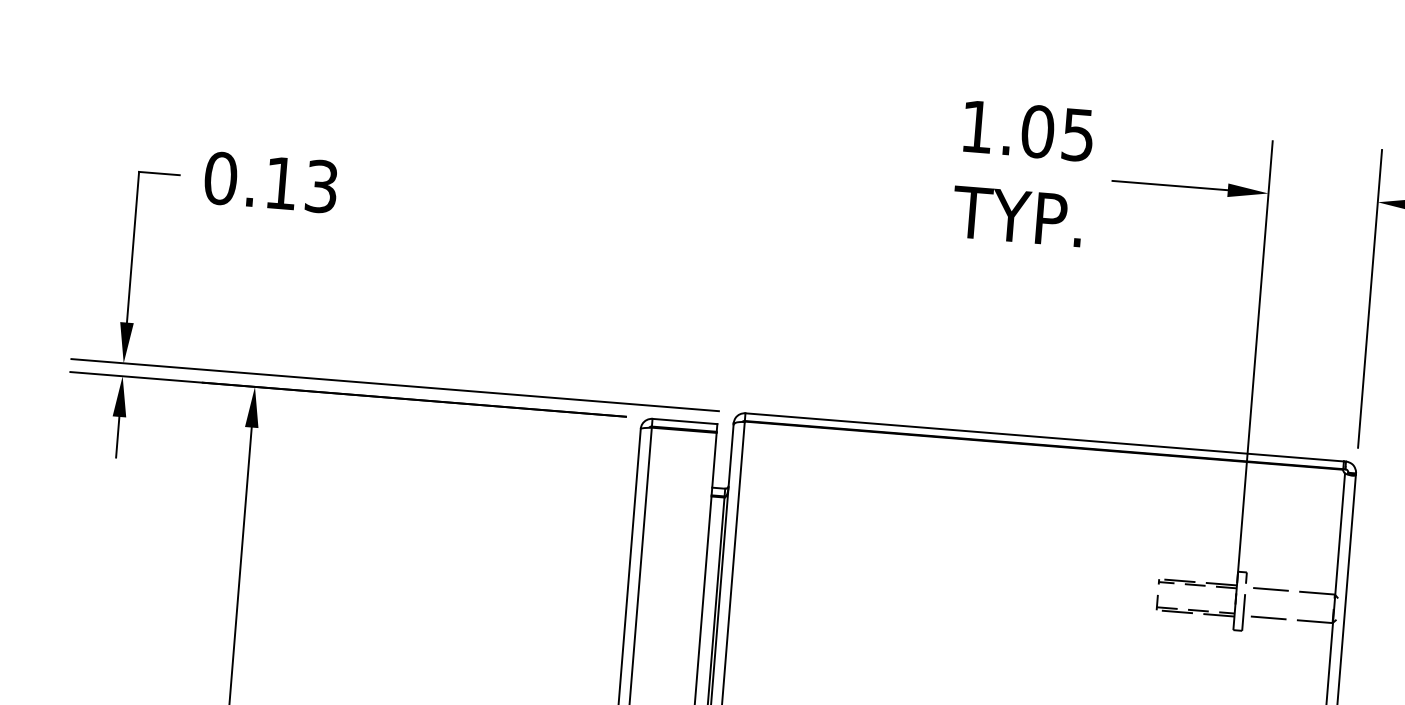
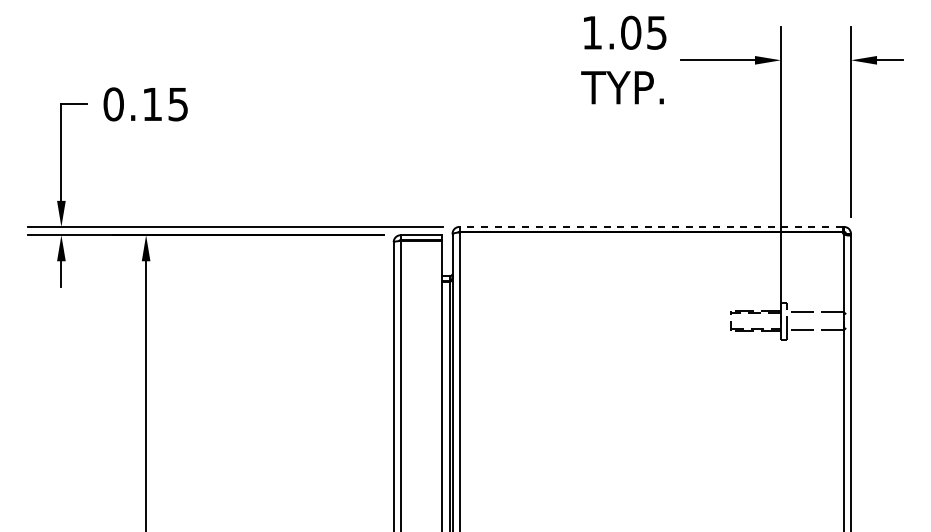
text: (322, 185) -> (178, 103), 0.13 -> 0.15
line: (1045, 436) -> (651, 226), solid -> dashed

